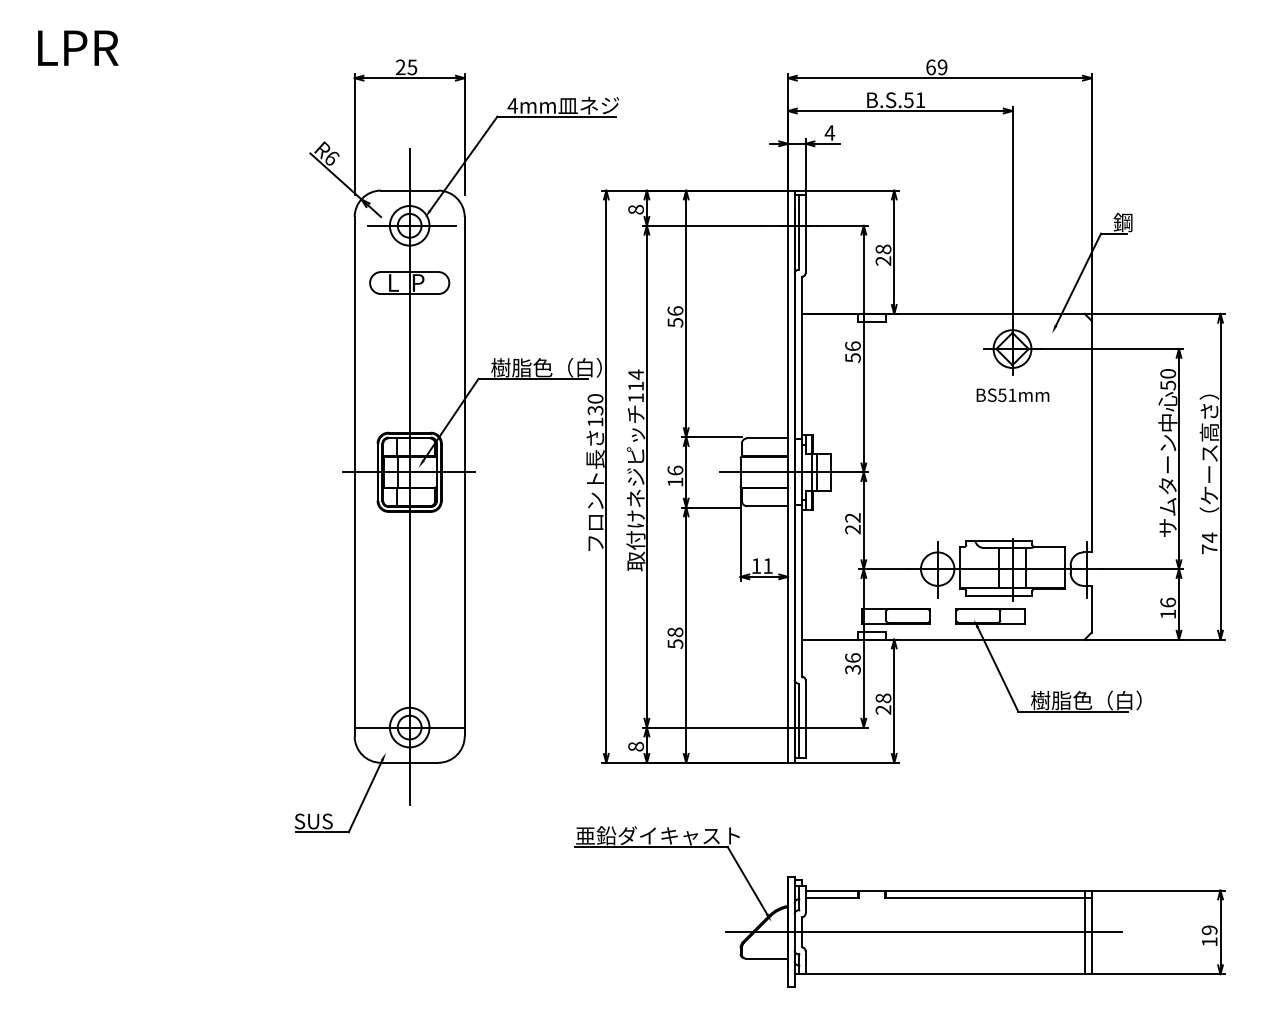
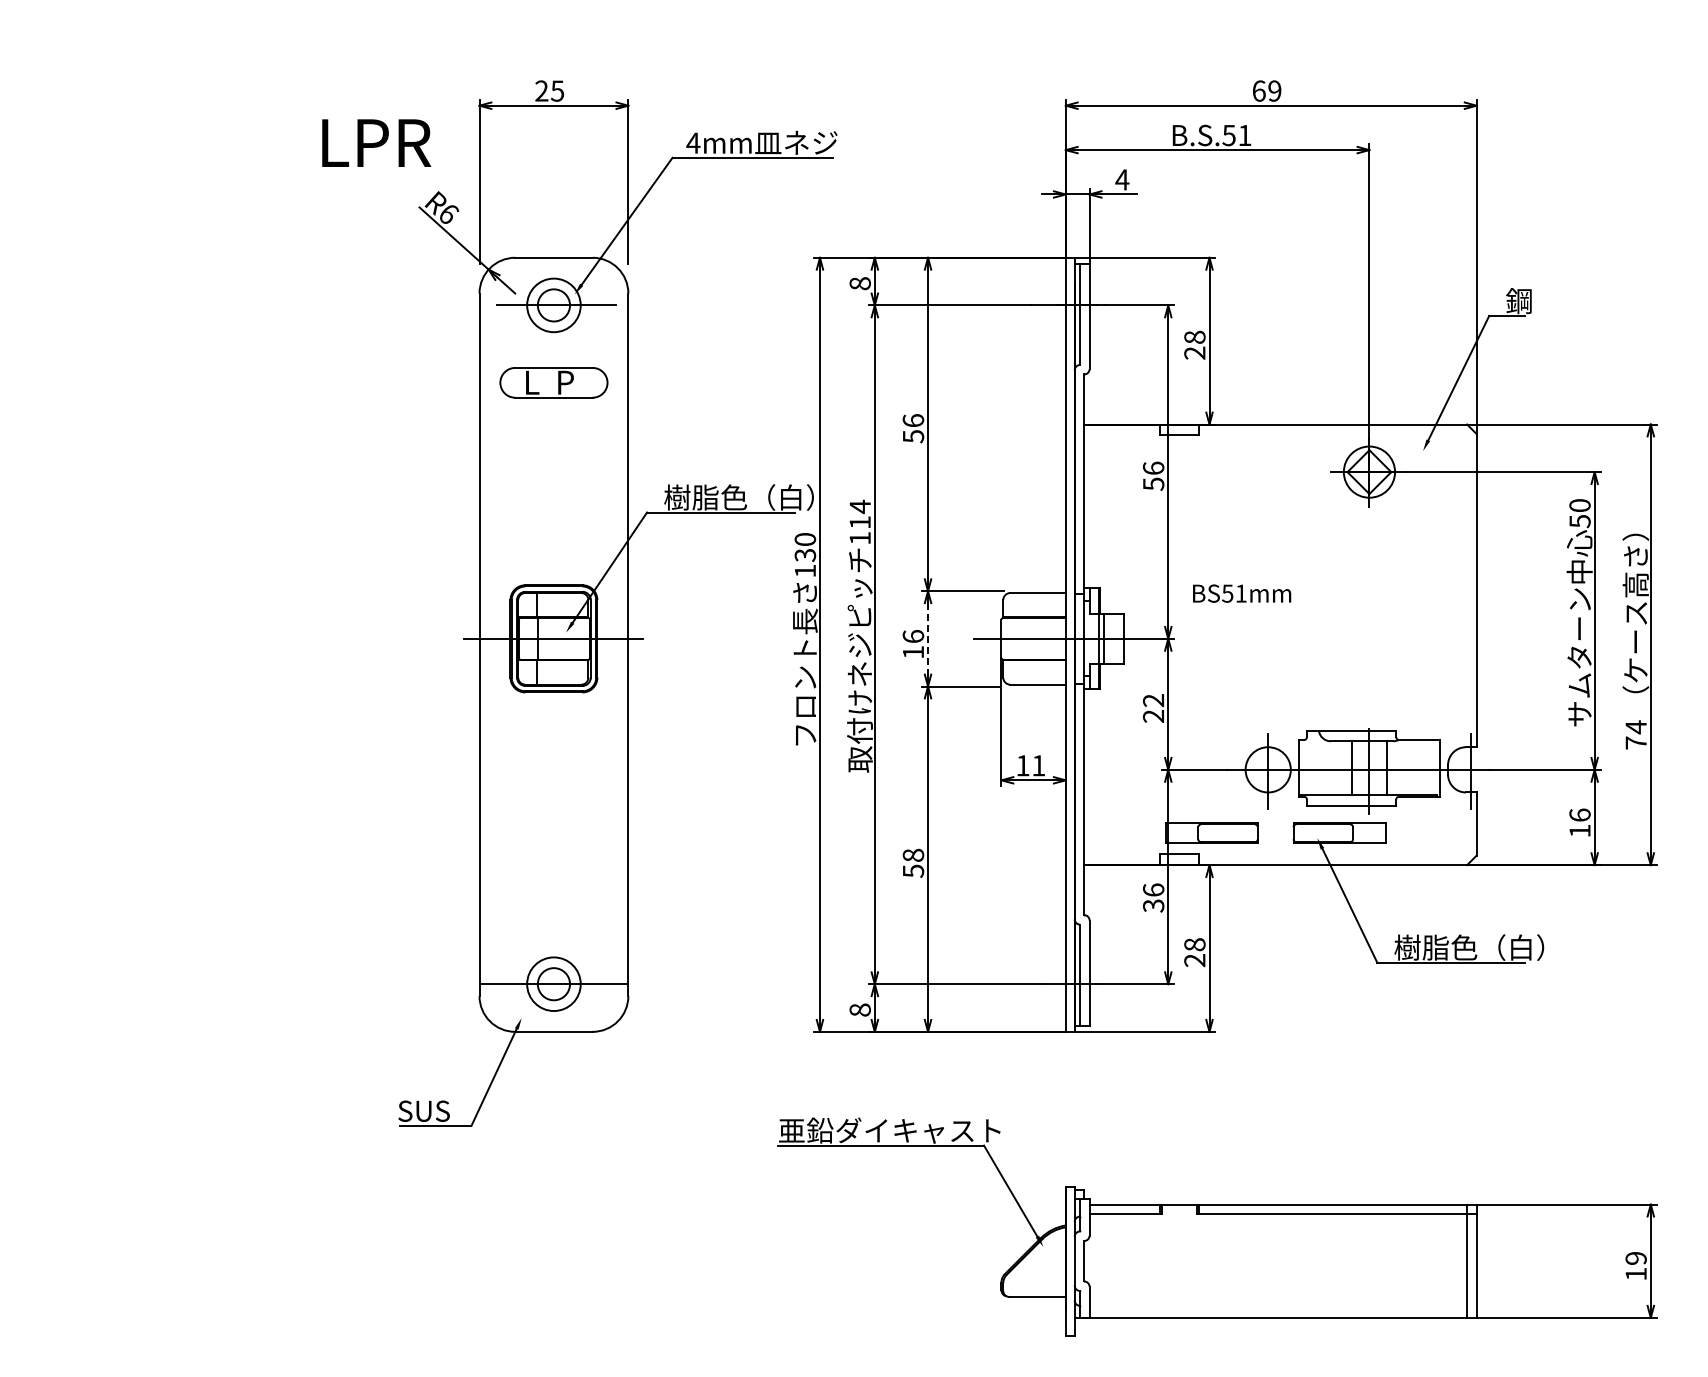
text: (78, 47) -> (376, 142), moved
text: (1013, 395) -> (1242, 593), moved
line: (686, 472) -> (928, 638), solid -> dashed
line: (409, 477) -> (553, 645), removed
line: (923, 932) -> (1249, 1261), removed

